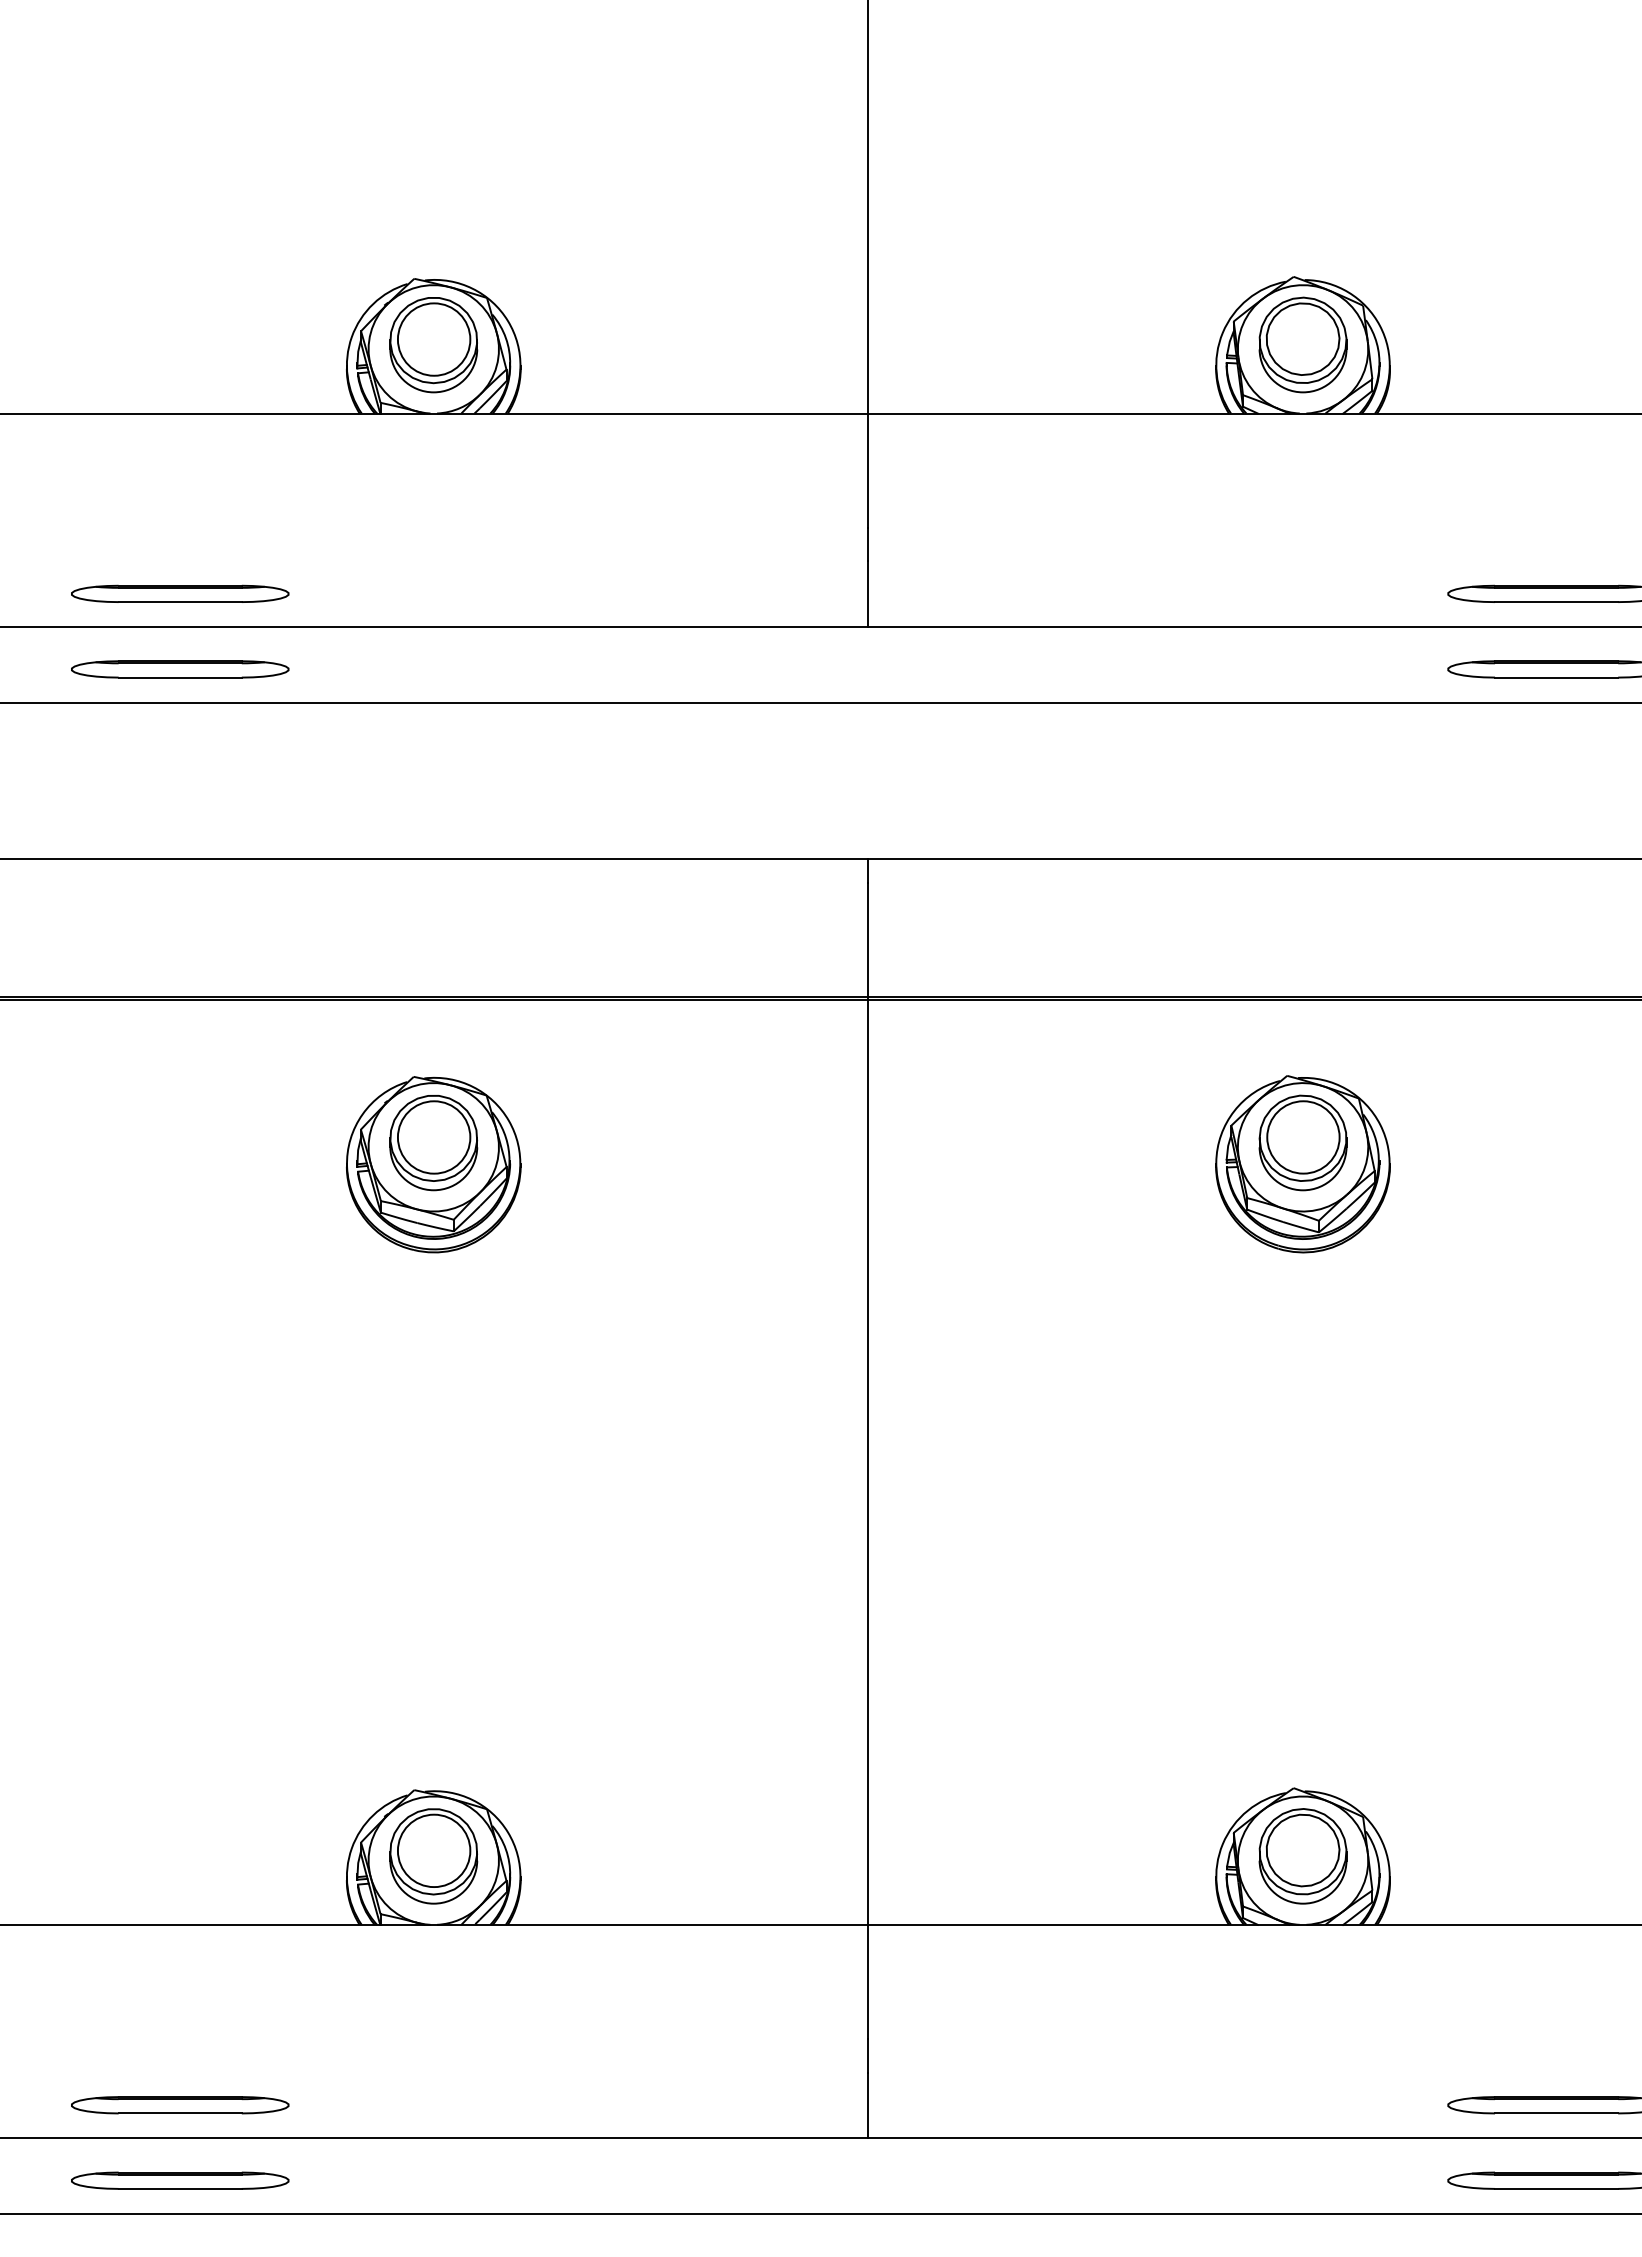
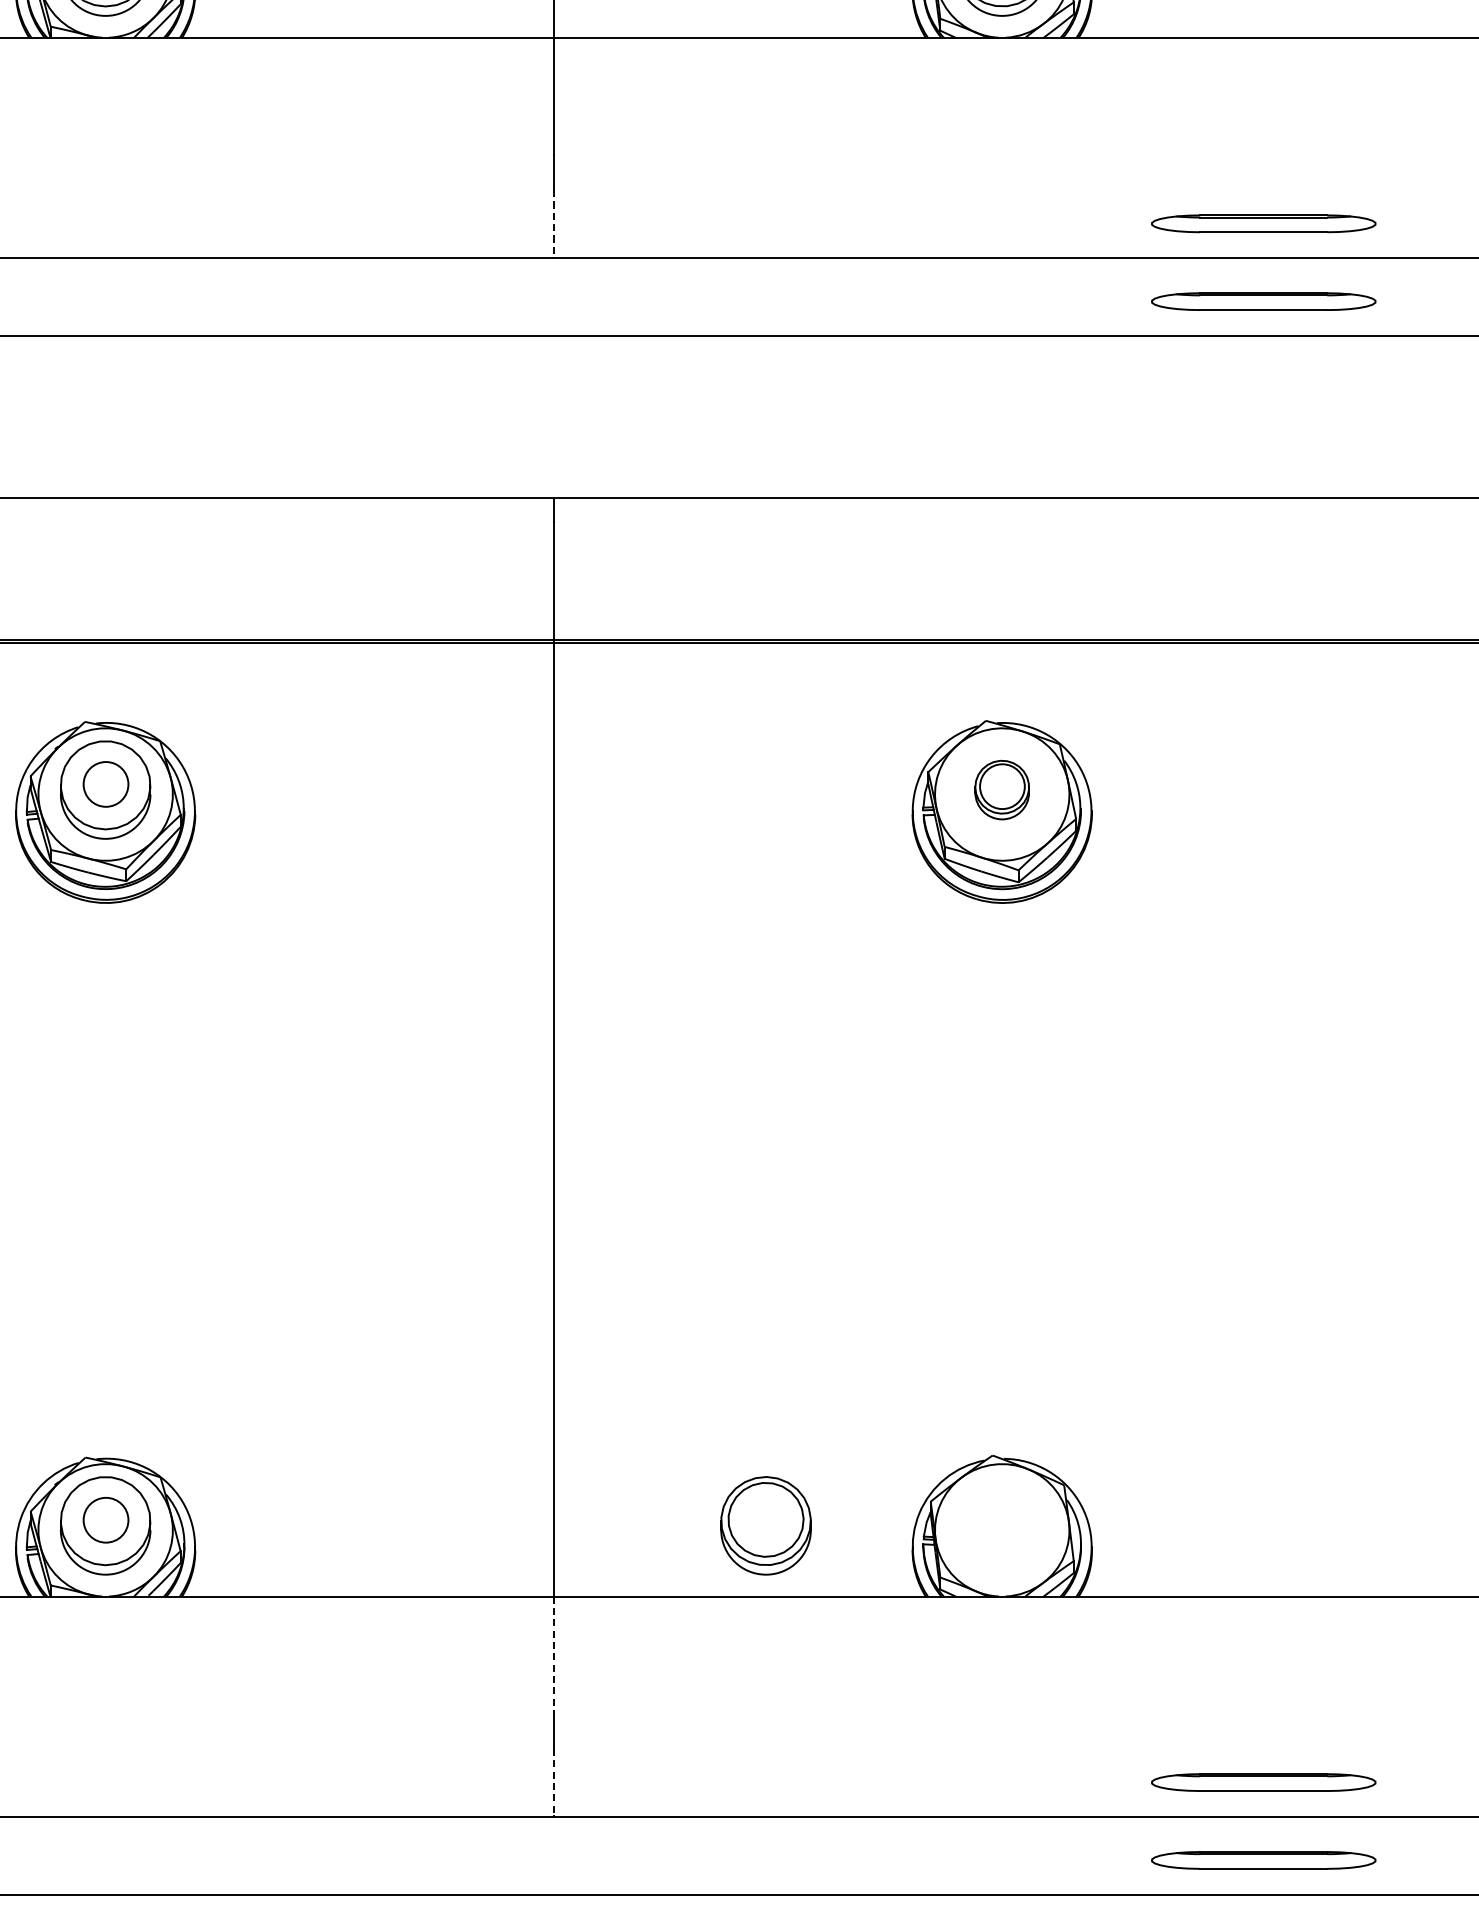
line: (868, 593) -> (554, 223), solid -> dashed
circle: (433, 1137) -> (105, 784), size x0.6
part: (1302, 1142) -> (1001, 789), size x0.6
circle: (433, 1850) -> (105, 1519), size x0.6
part: (1302, 1856) -> (765, 1526), moved
line: (868, 1982) -> (554, 1655), solid -> dashed
line: (868, 2105) -> (554, 1782), solid -> dashed

